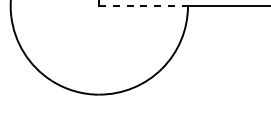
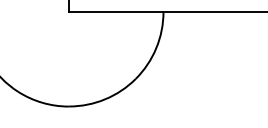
line: (144, 5) -> (117, 11), dashed -> solid

